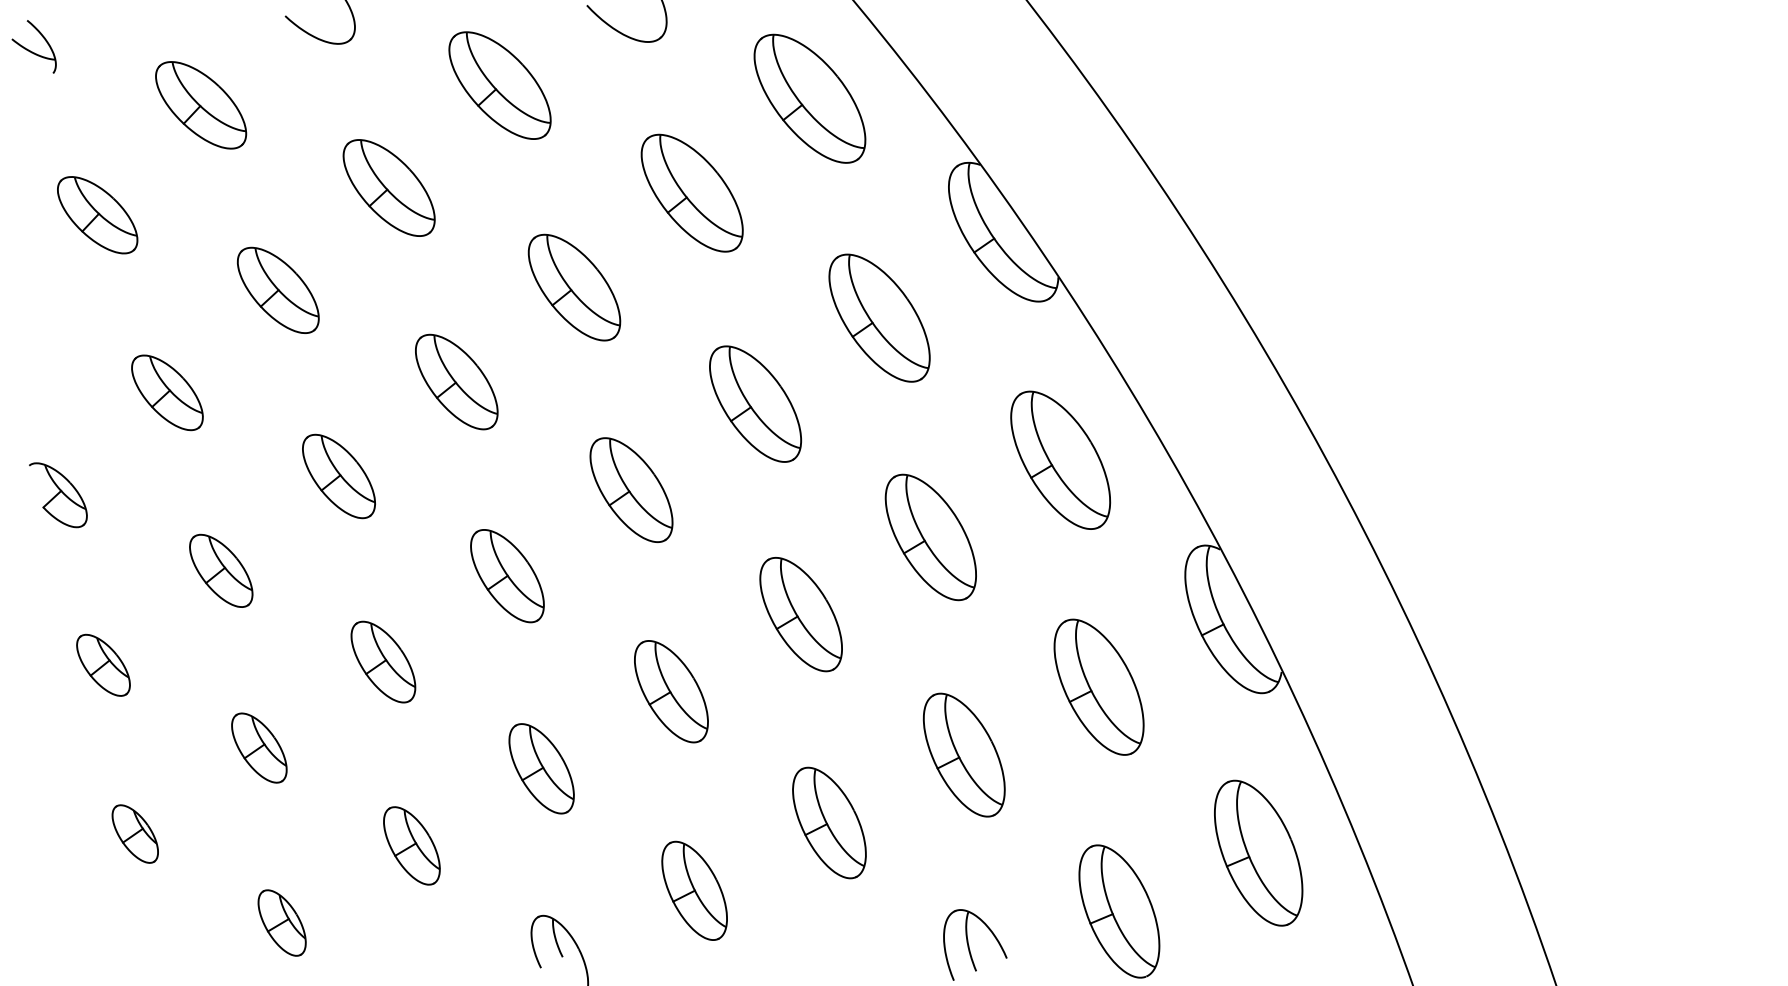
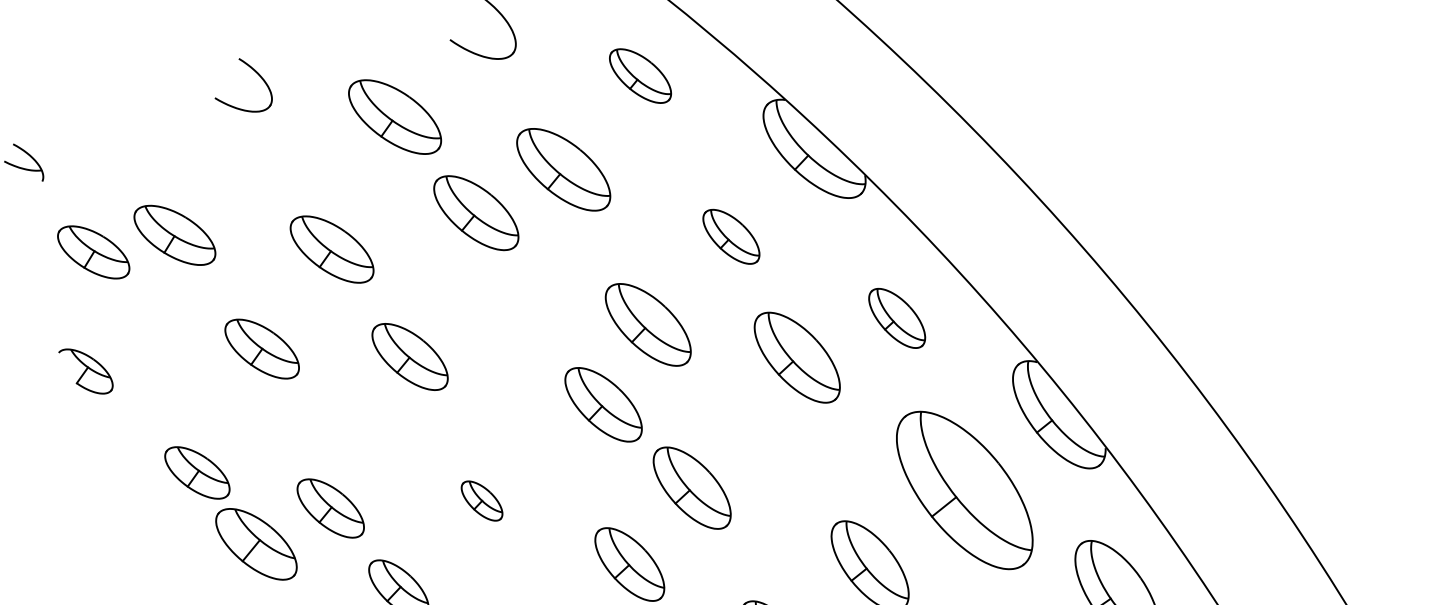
part: (809, 98) -> (640, 76), size x0.6
part: (201, 105) -> (175, 235), moved
part: (388, 187) -> (331, 249), moved
part: (97, 215) -> (93, 252), moved
part: (574, 287) -> (476, 213), moved
part: (278, 289) -> (262, 348), moved
part: (879, 317) -> (731, 236), size x0.6
part: (167, 392) -> (197, 472), moved
part: (1060, 459) -> (896, 317), size x0.6
part: (338, 476) -> (330, 508), moved
part: (631, 489) -> (603, 404), moved
part: (58, 495) -> (86, 371), moved
part: (930, 537) -> (797, 357), moved
part: (221, 570) -> (256, 543), size x1.4
part: (507, 576) -> (482, 501), size x0.6
part: (800, 614) -> (691, 488), moved
part: (1098, 686) -> (964, 489), size x1.6

